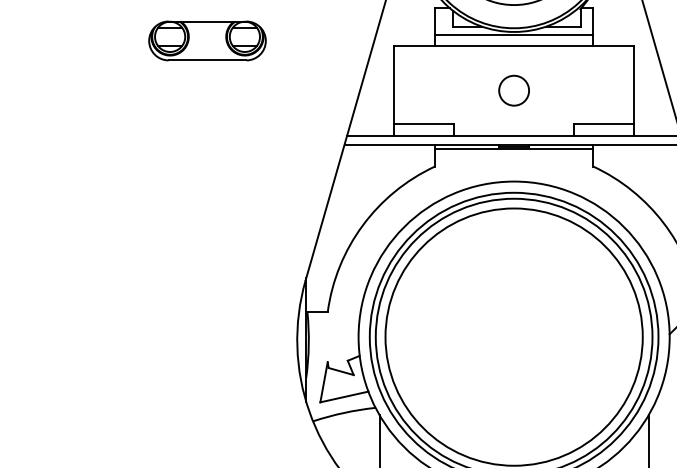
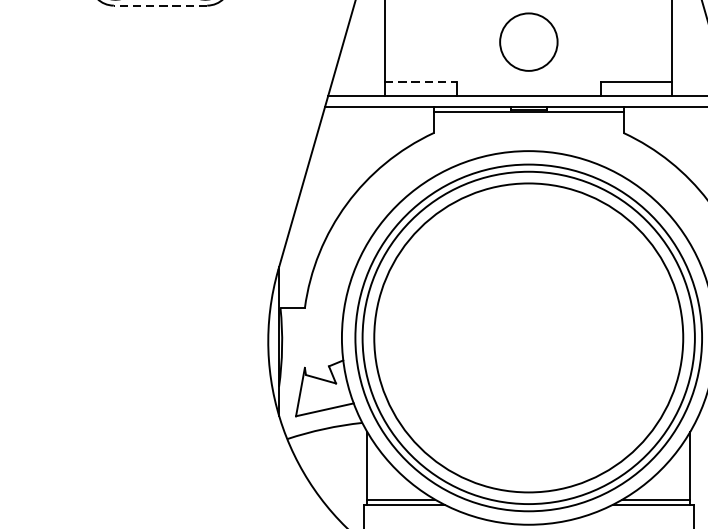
line: (207, 60) -> (160, 5), solid -> dashed
circle: (513, 90) -> (527, 41), size x1.6
line: (424, 123) -> (421, 81), solid -> dashed

